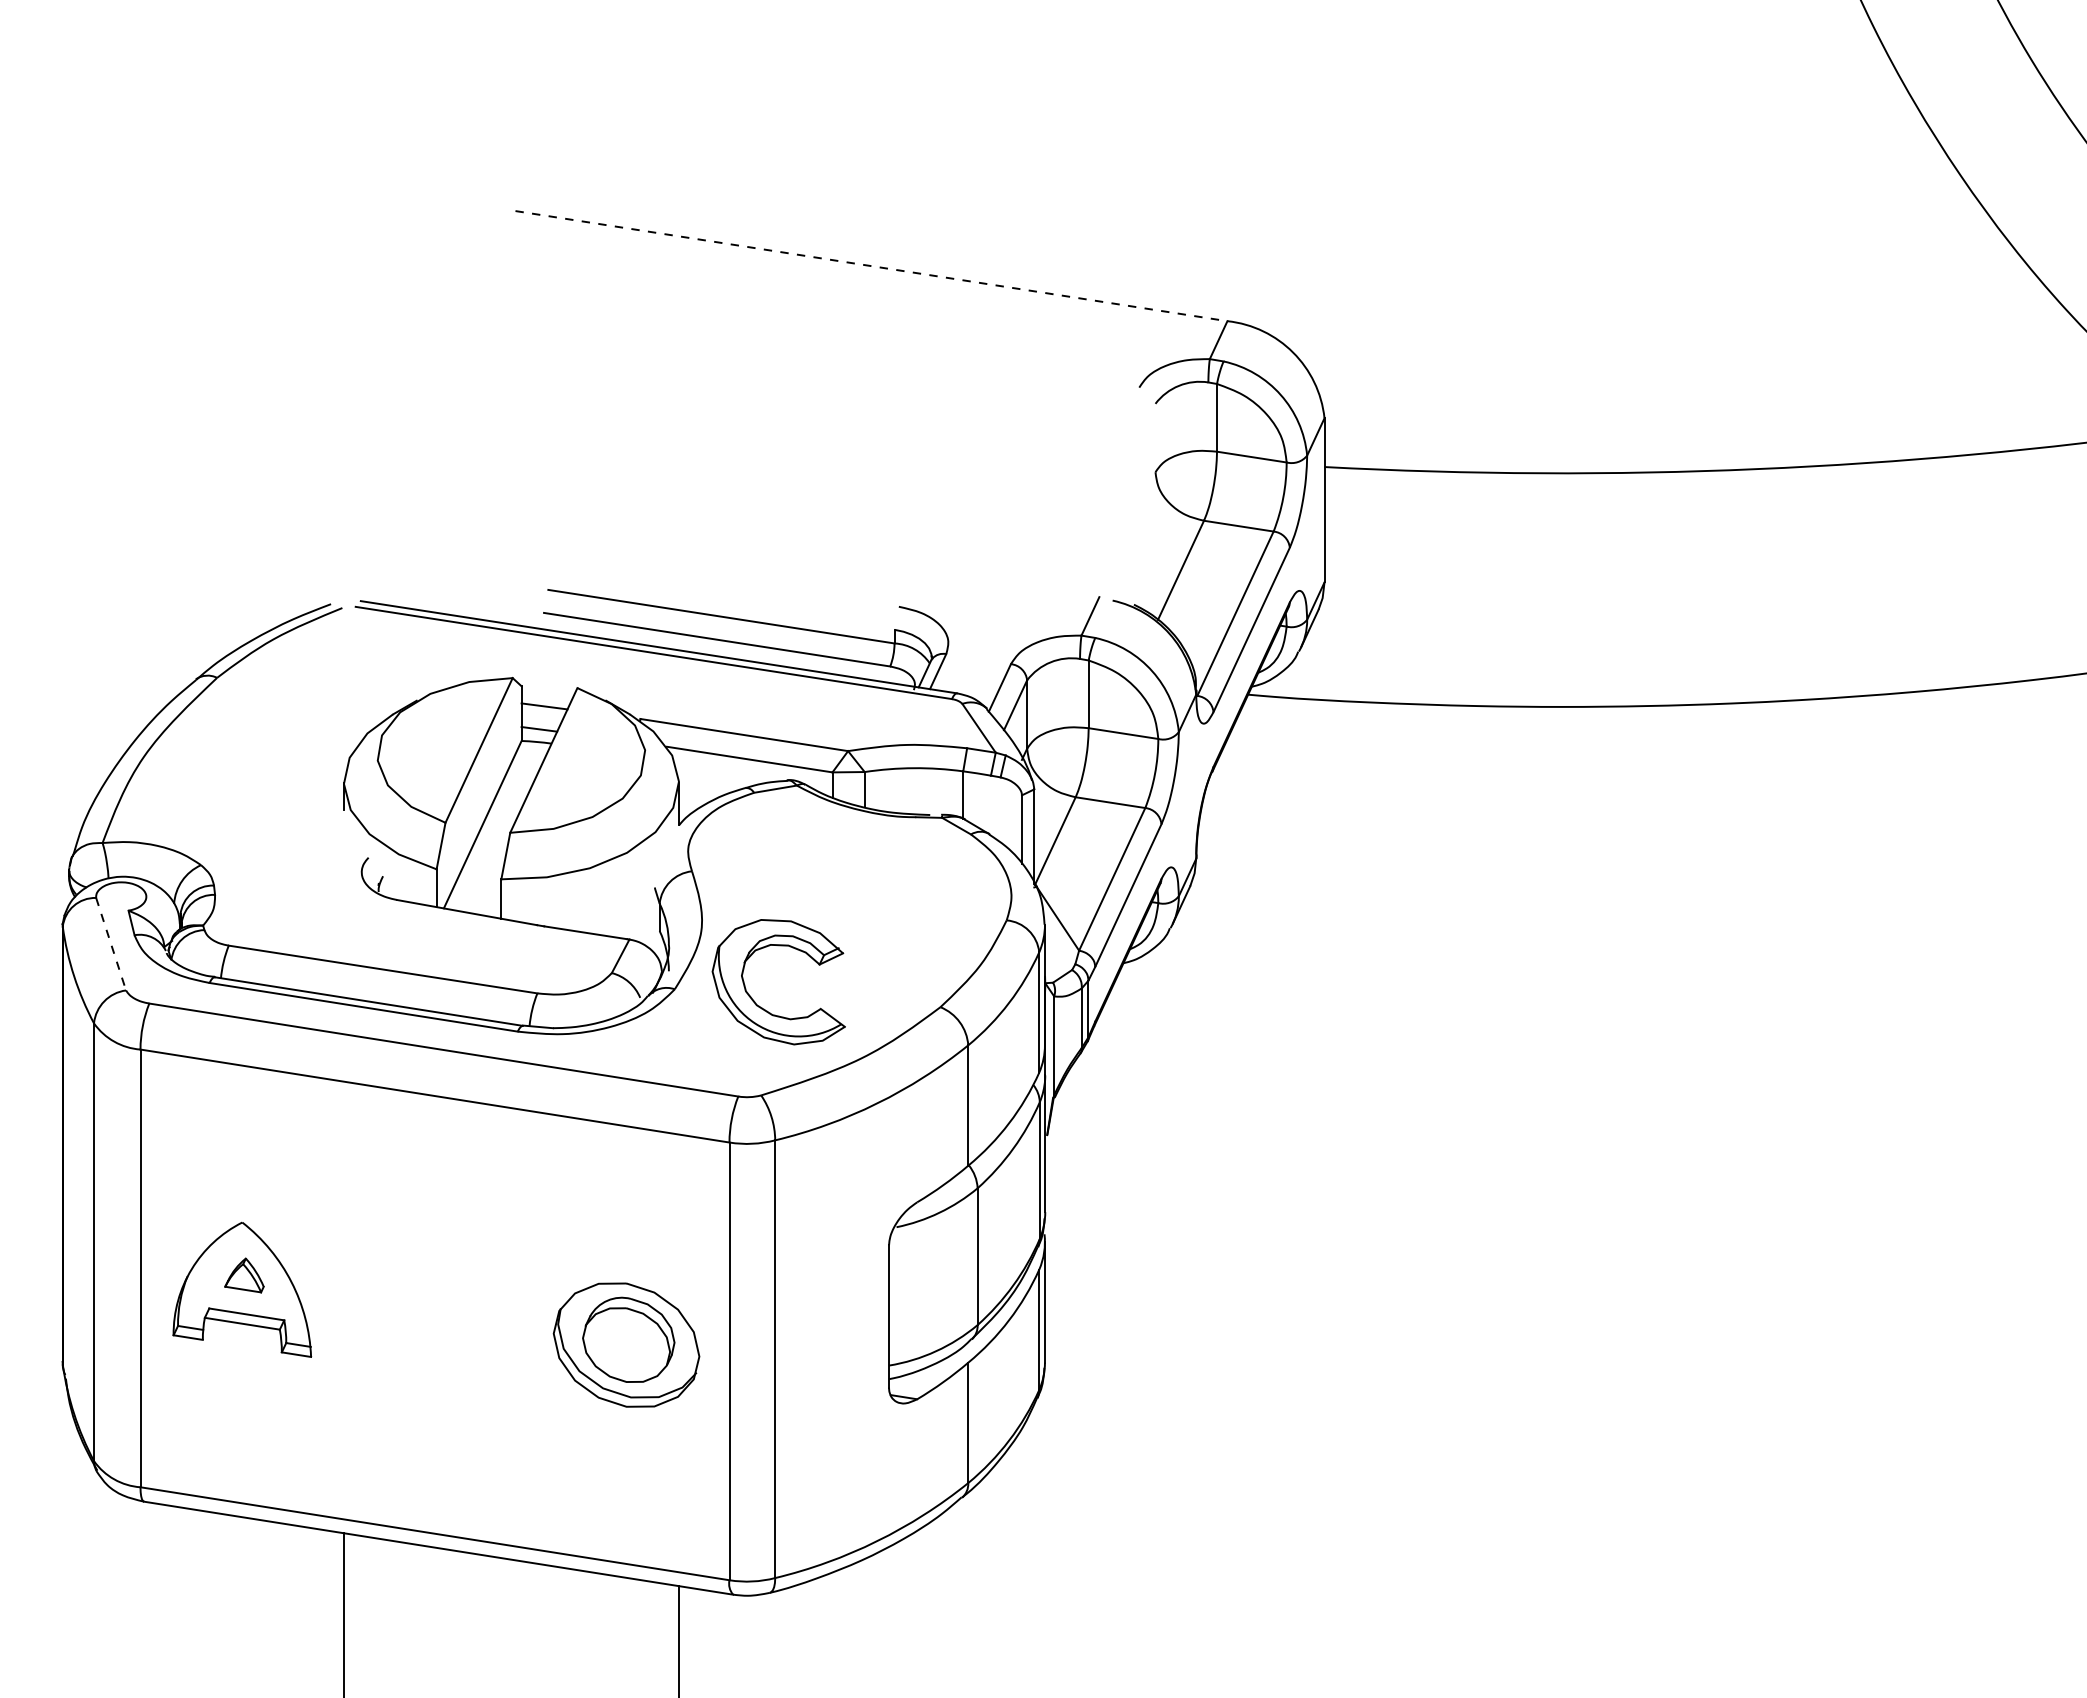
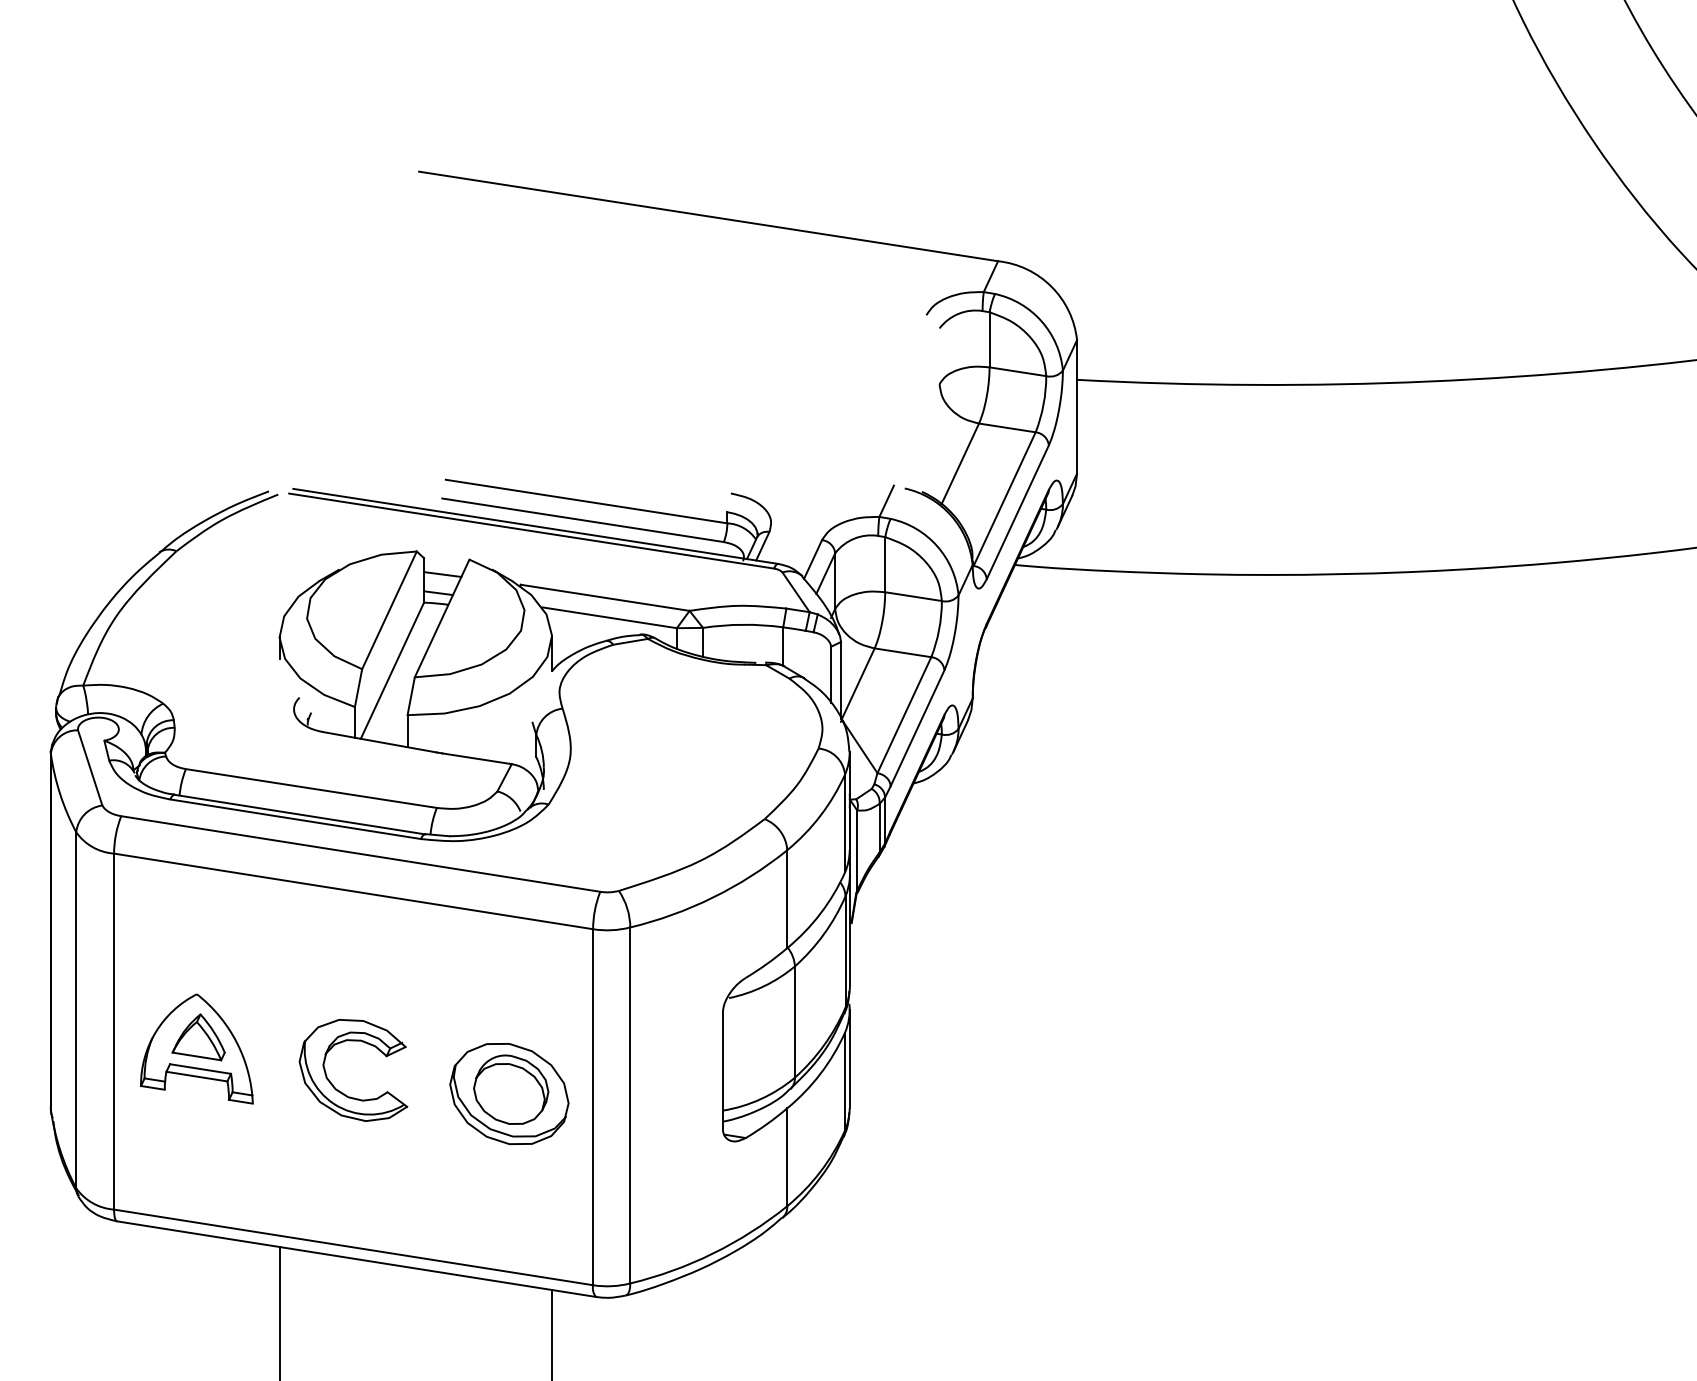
line: (871, 266) -> (708, 216), dashed -> solid
line: (111, 944) -> (90, 768), dashed -> solid
part: (762, 1007) -> (340, 1091), moved
part: (244, 1275) -> (198, 1037), size x1.67

